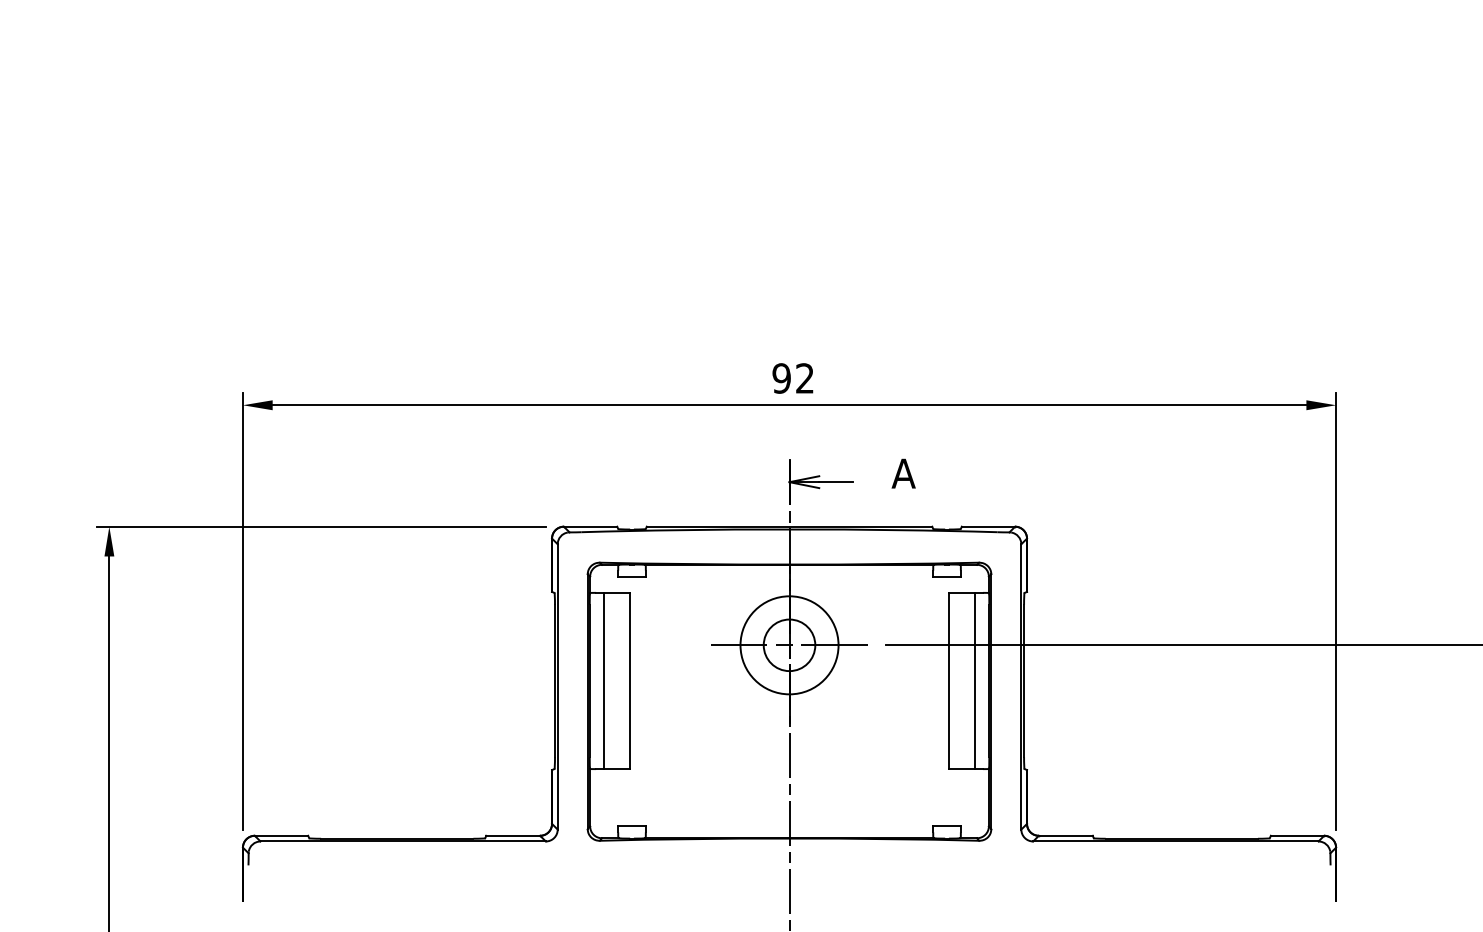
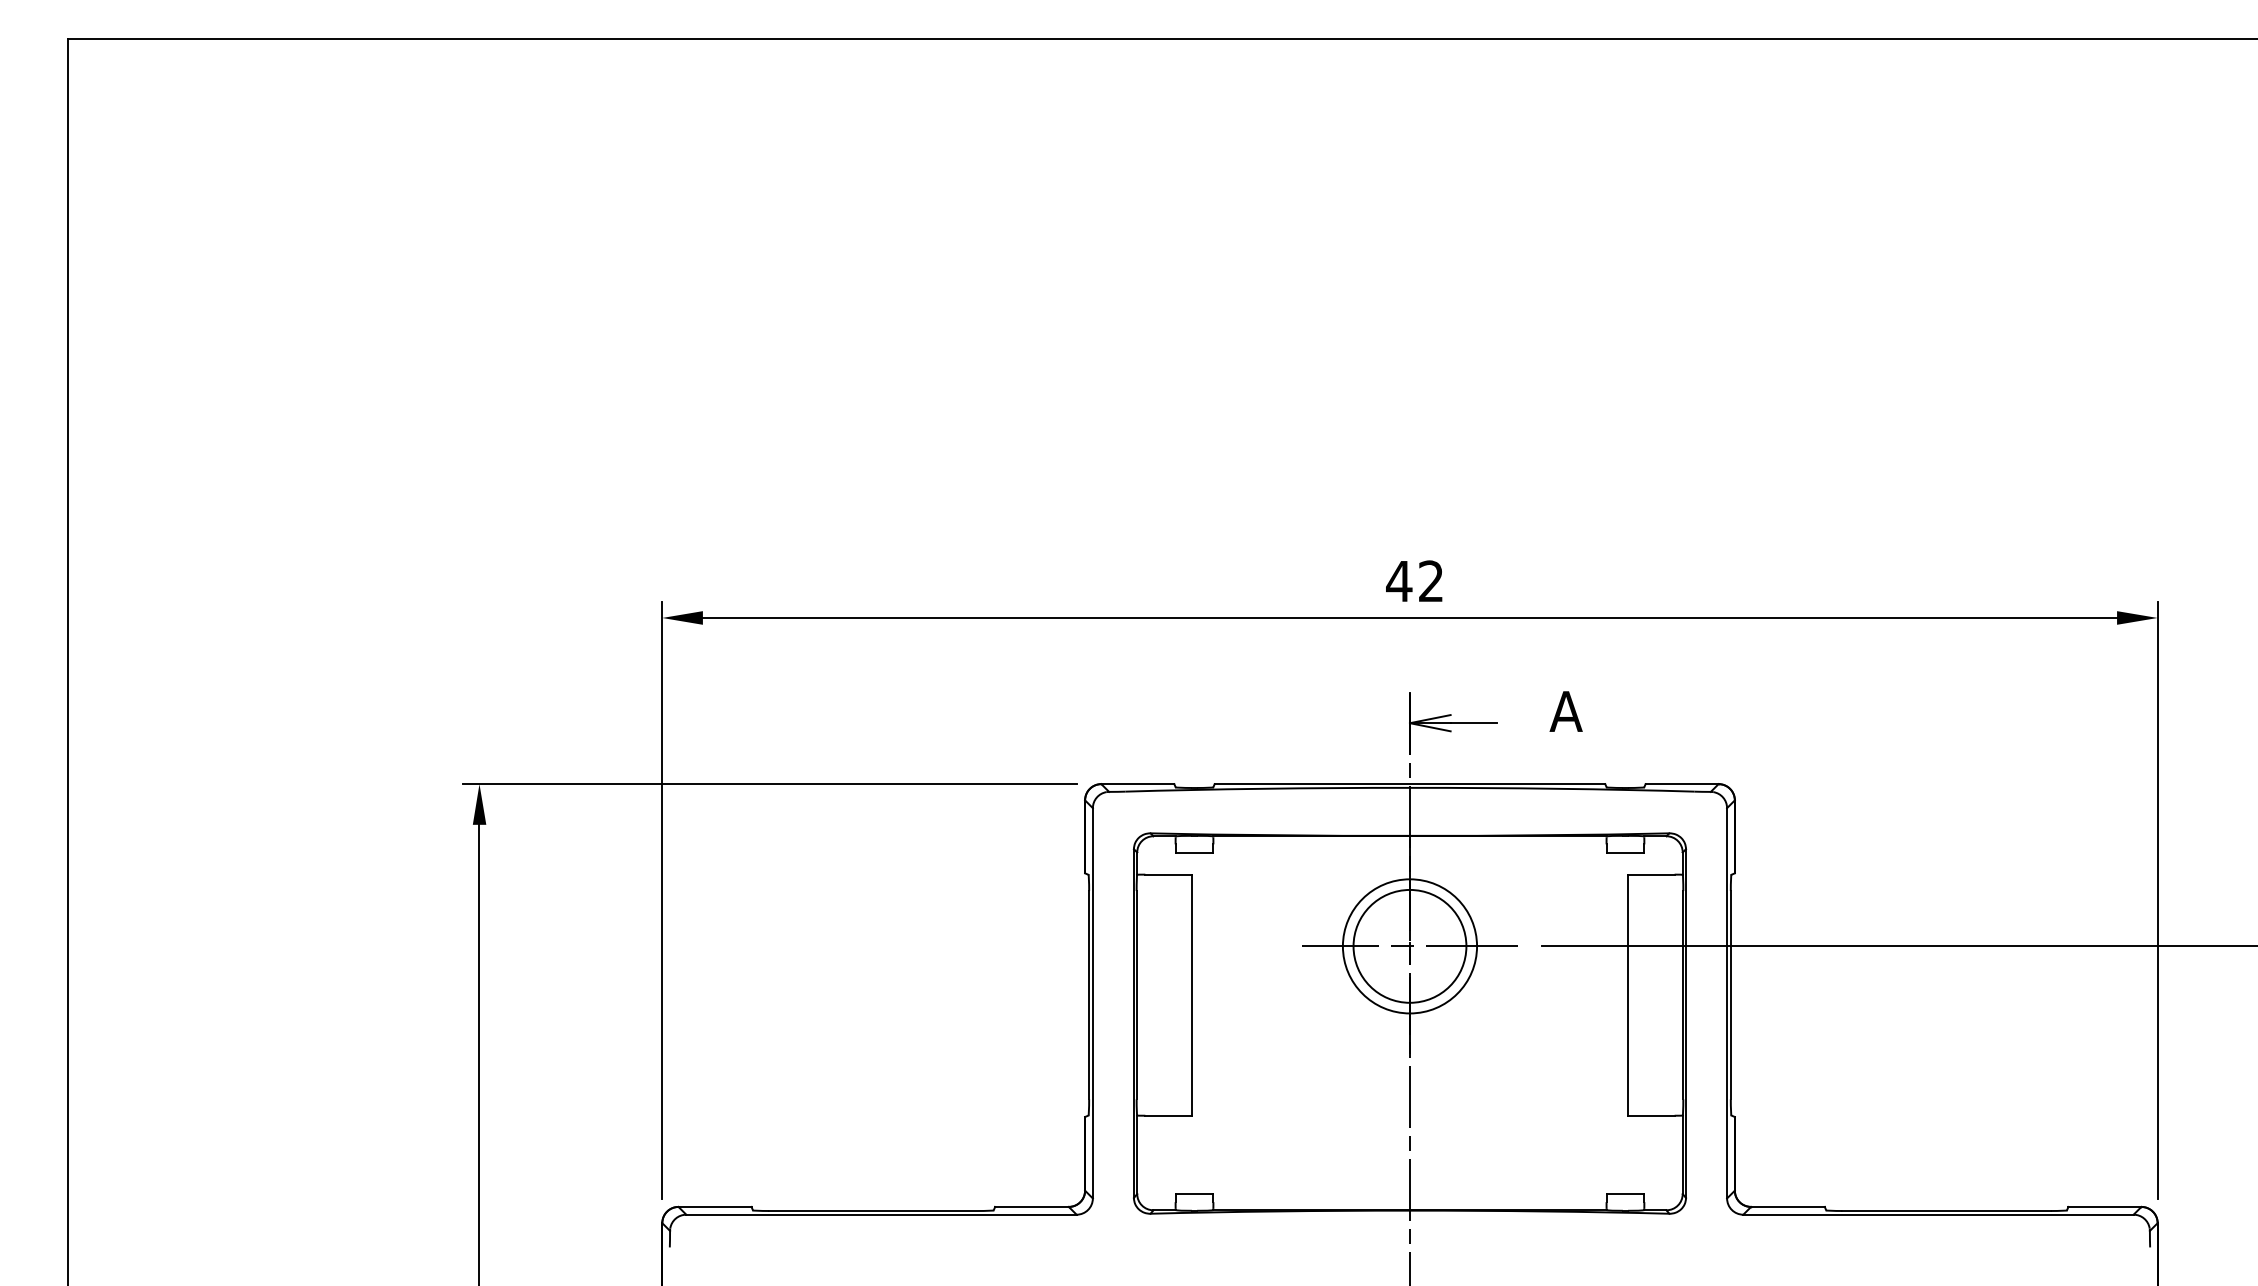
text: (781, 378) -> (1399, 581), 92 -> 42
circle: (789, 645) -> (1409, 946), size x1.6
line: (603, 680) -> (1155, 994), removed
line: (975, 680) -> (1664, 994), removed

